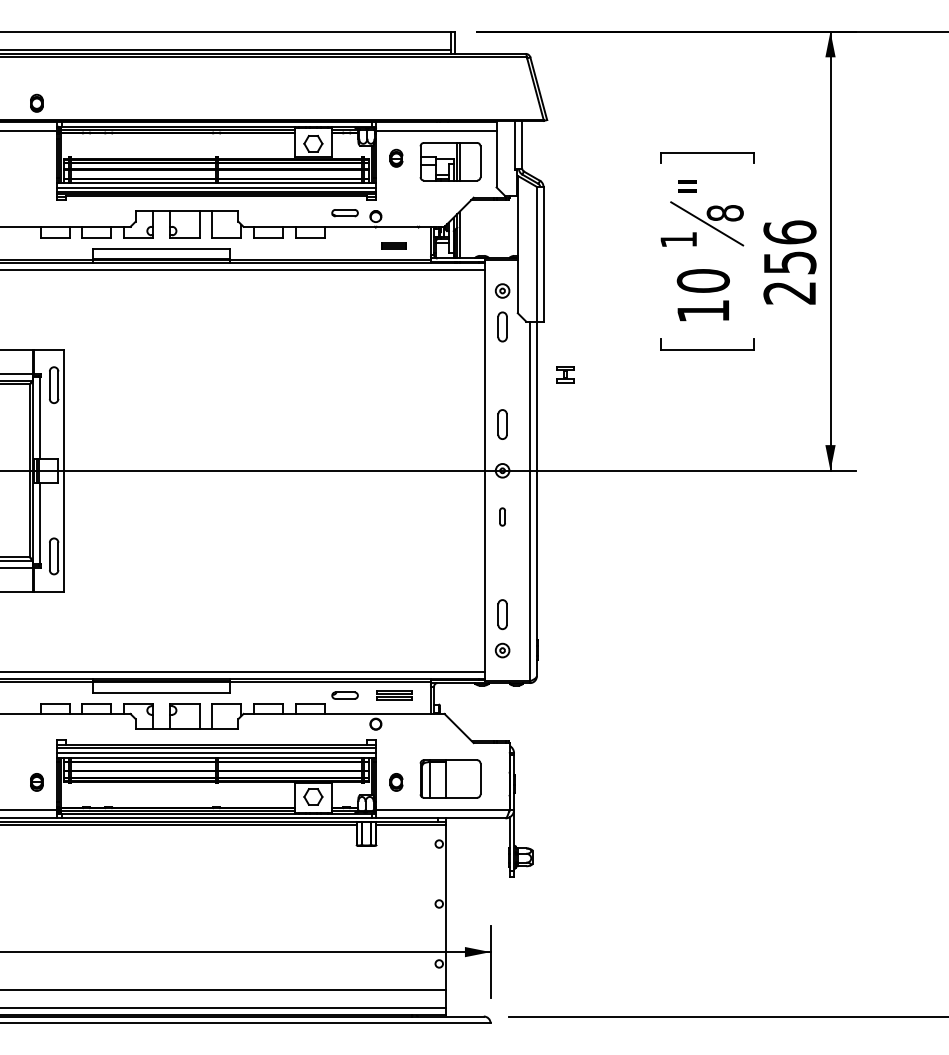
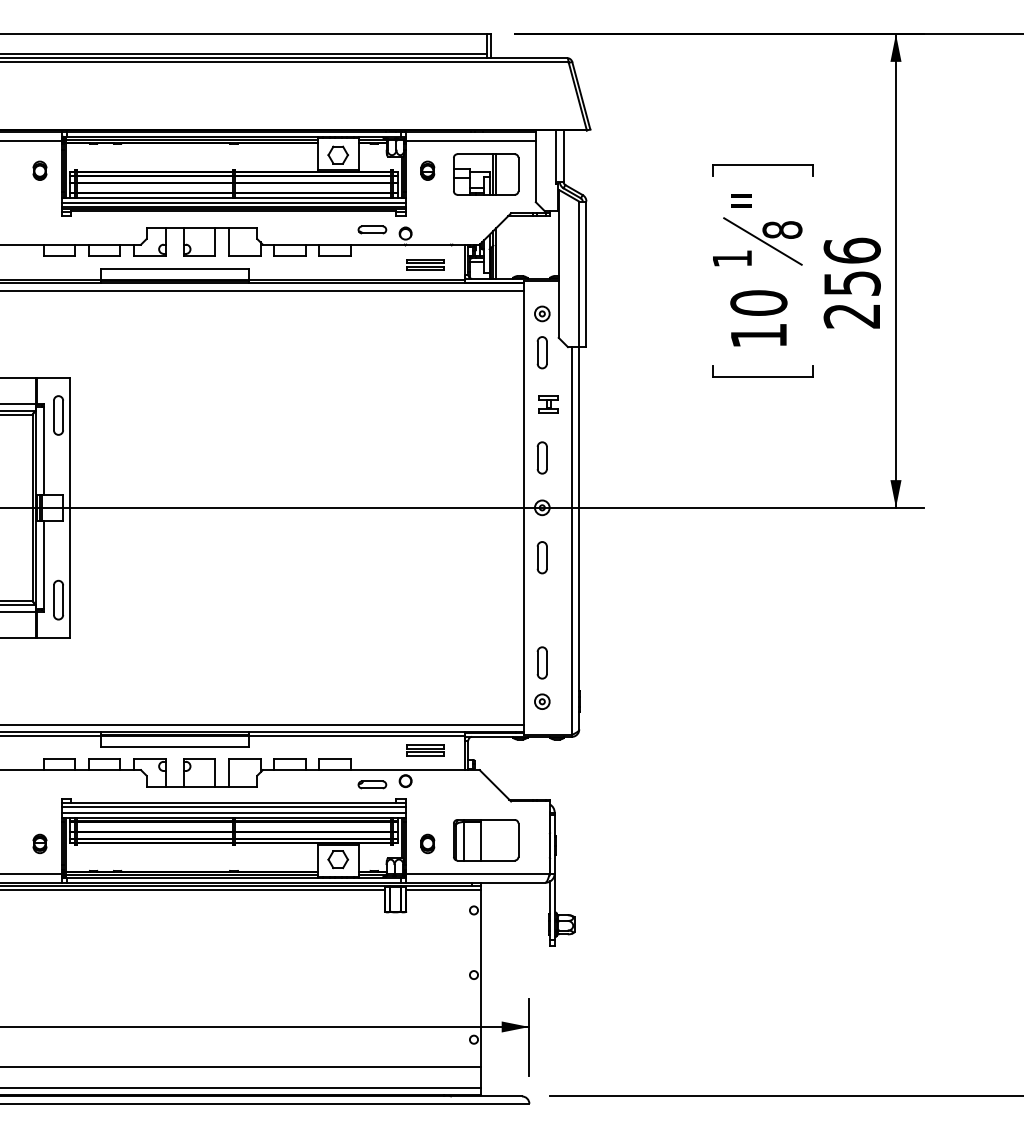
part: (36, 102) -> (39, 169), moved
part: (394, 245) -> (425, 264), size x1.43
part: (565, 374) -> (548, 403), moved
part: (502, 516) -> (542, 557), size x1.67
part: (344, 695) -> (371, 784), moved

